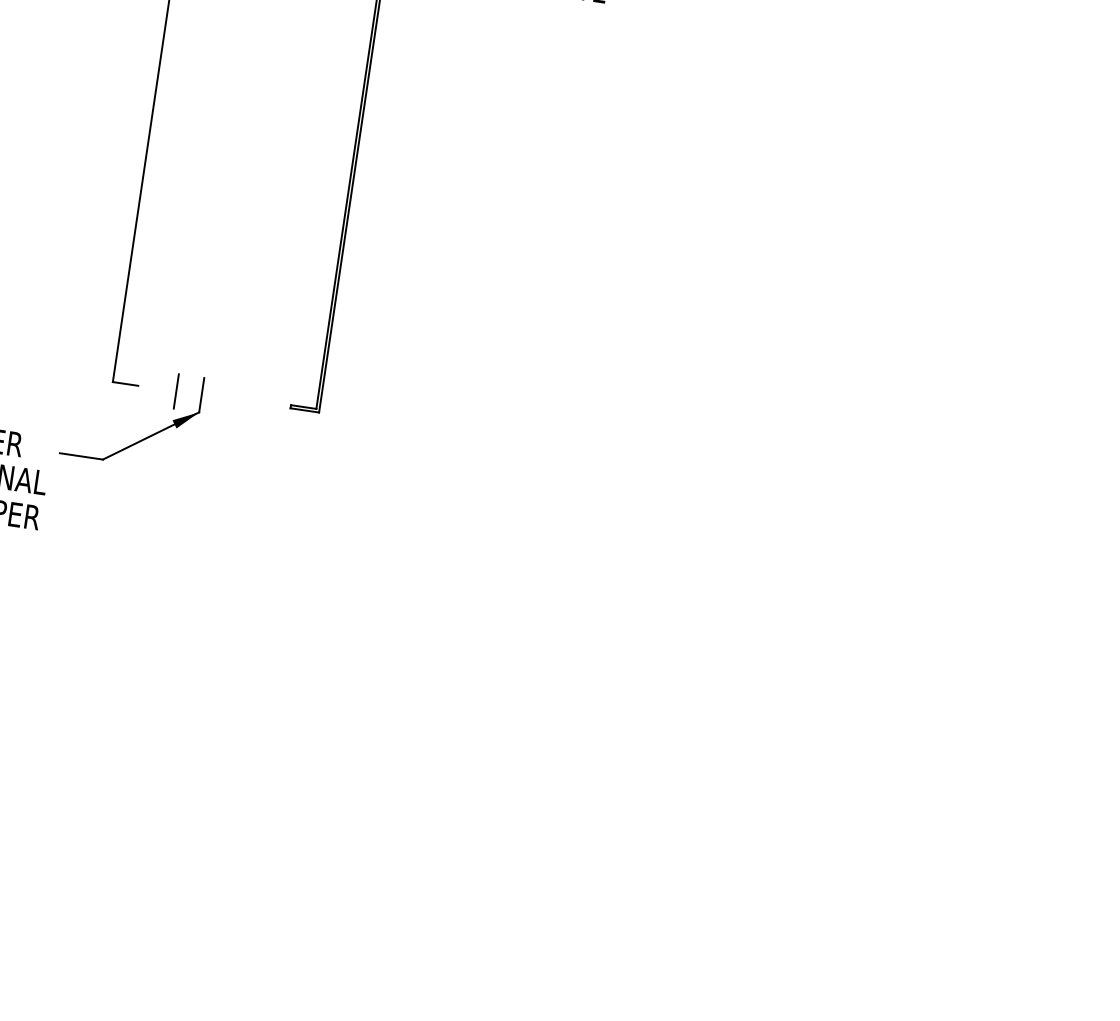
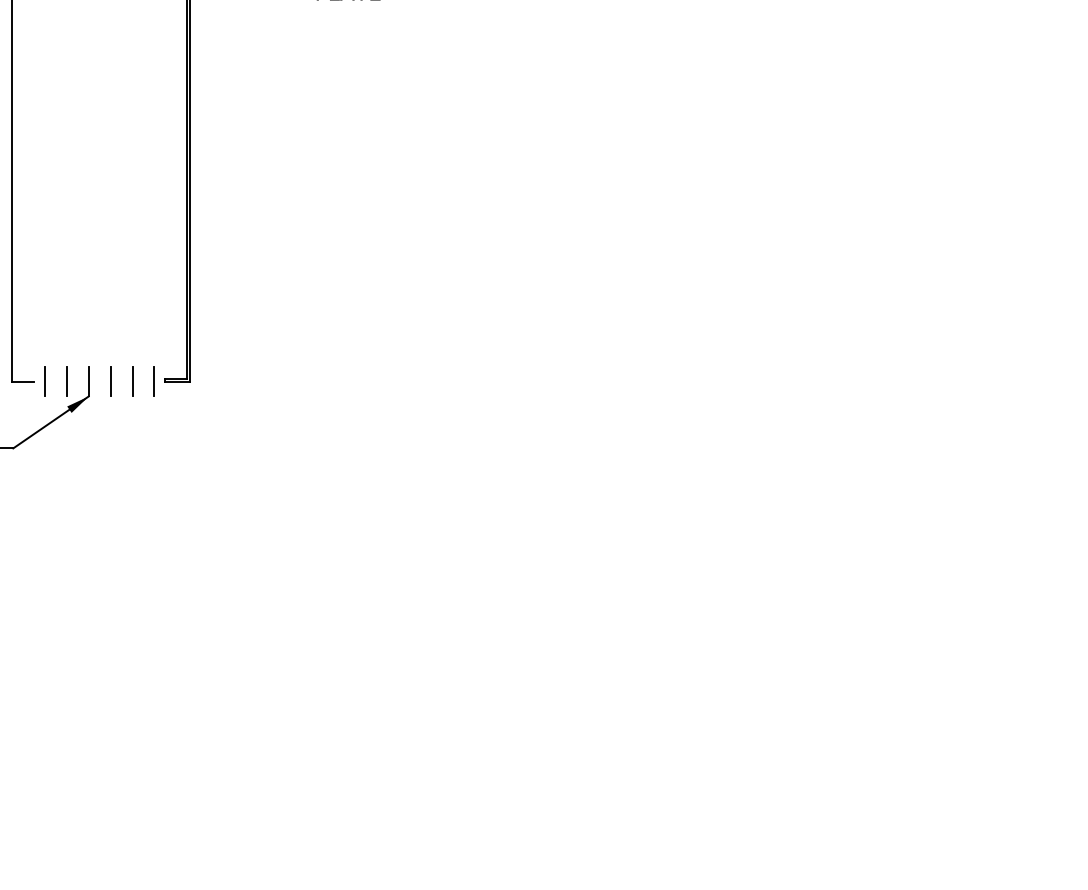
line: (150, 387) -> (44, 381), added
line: (226, 398) -> (110, 381), added
line: (252, 402) -> (132, 381), added
line: (277, 406) -> (154, 381), added

